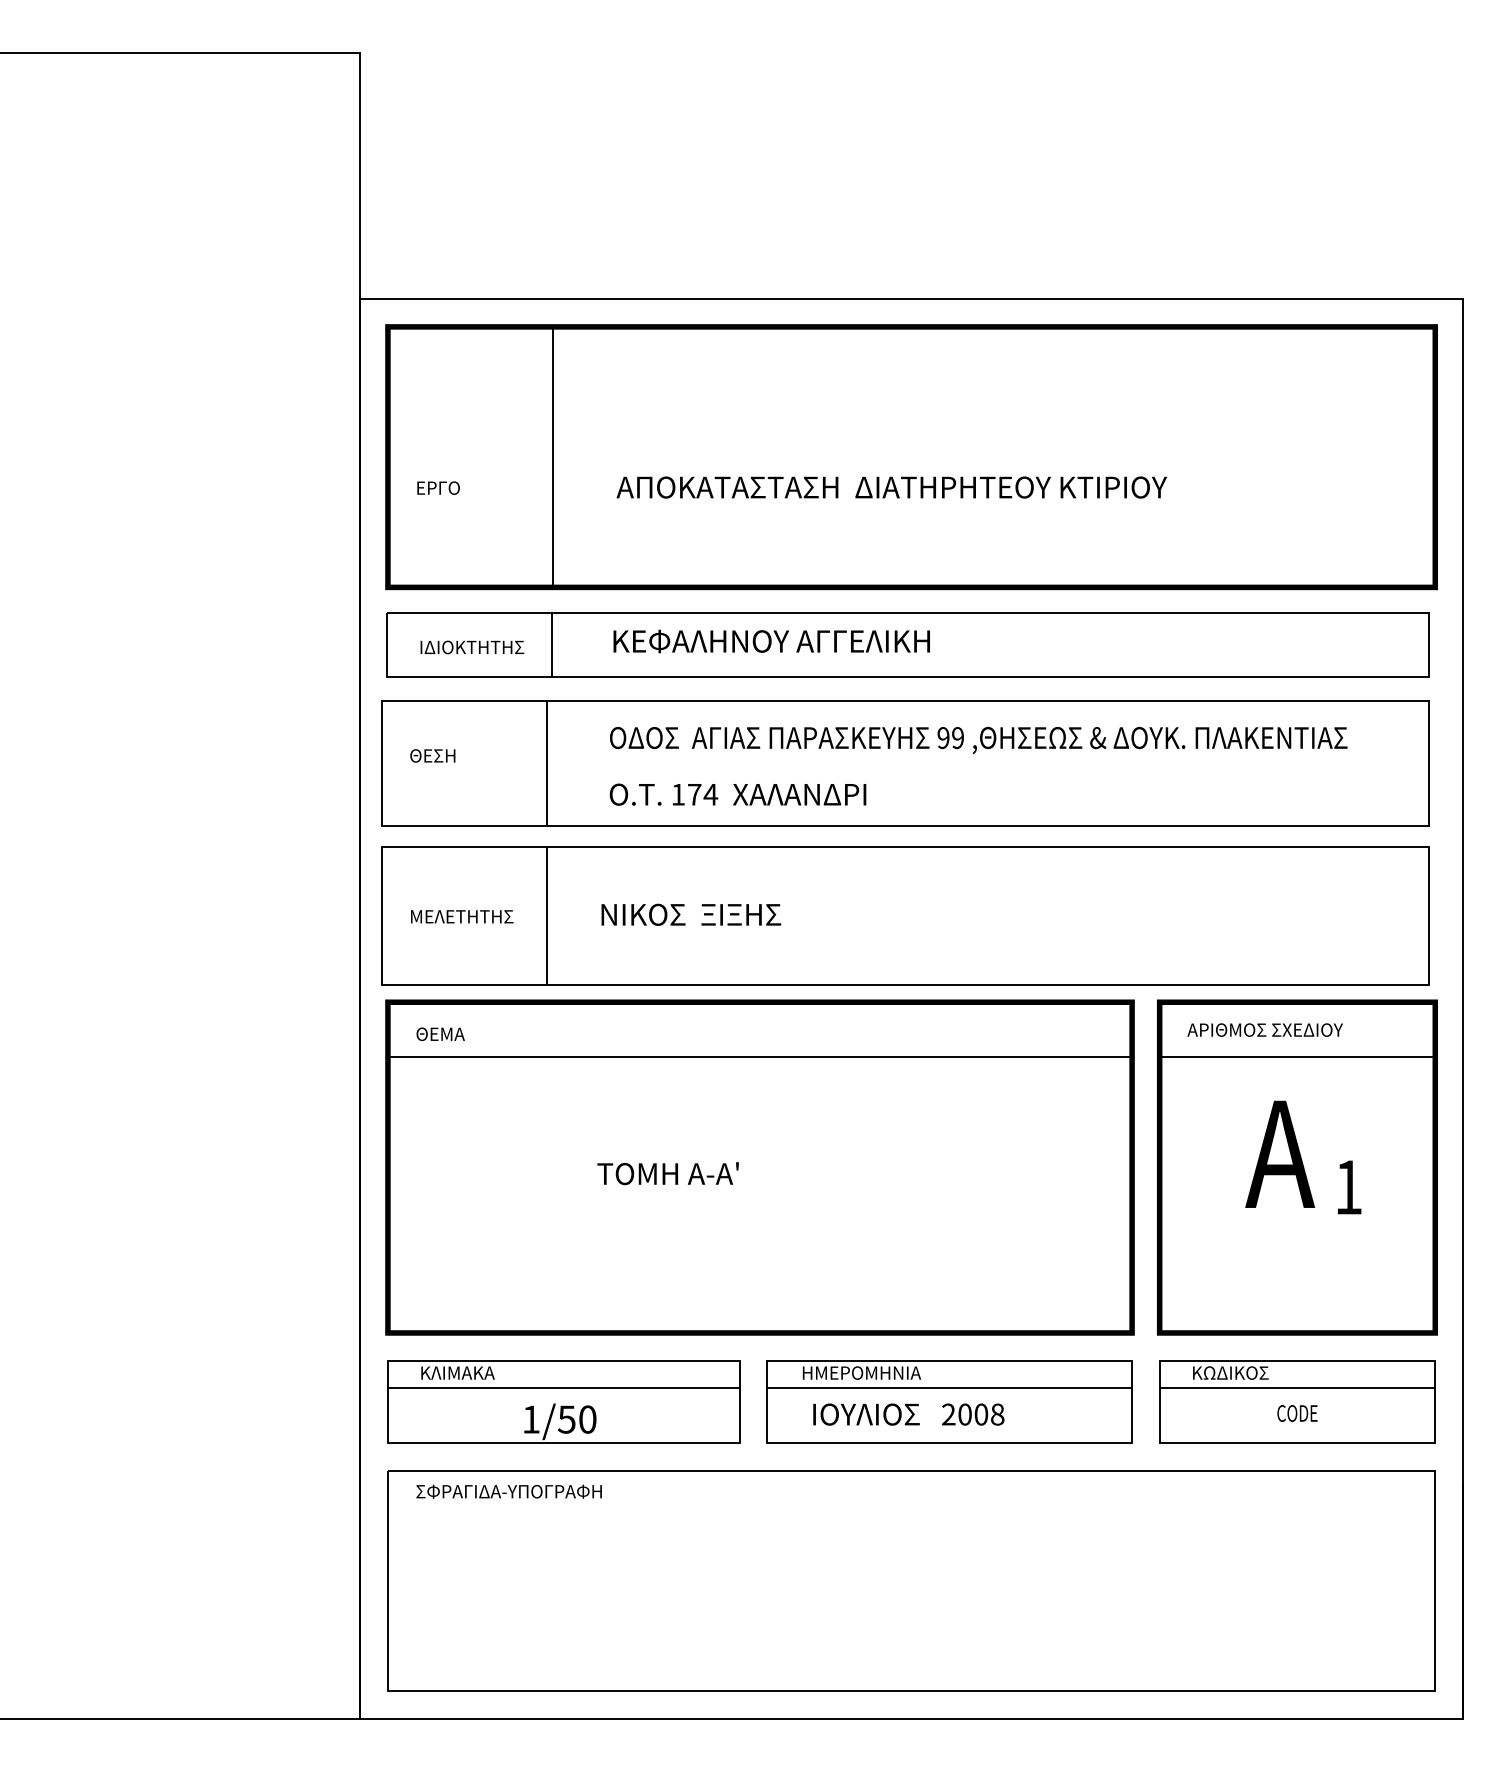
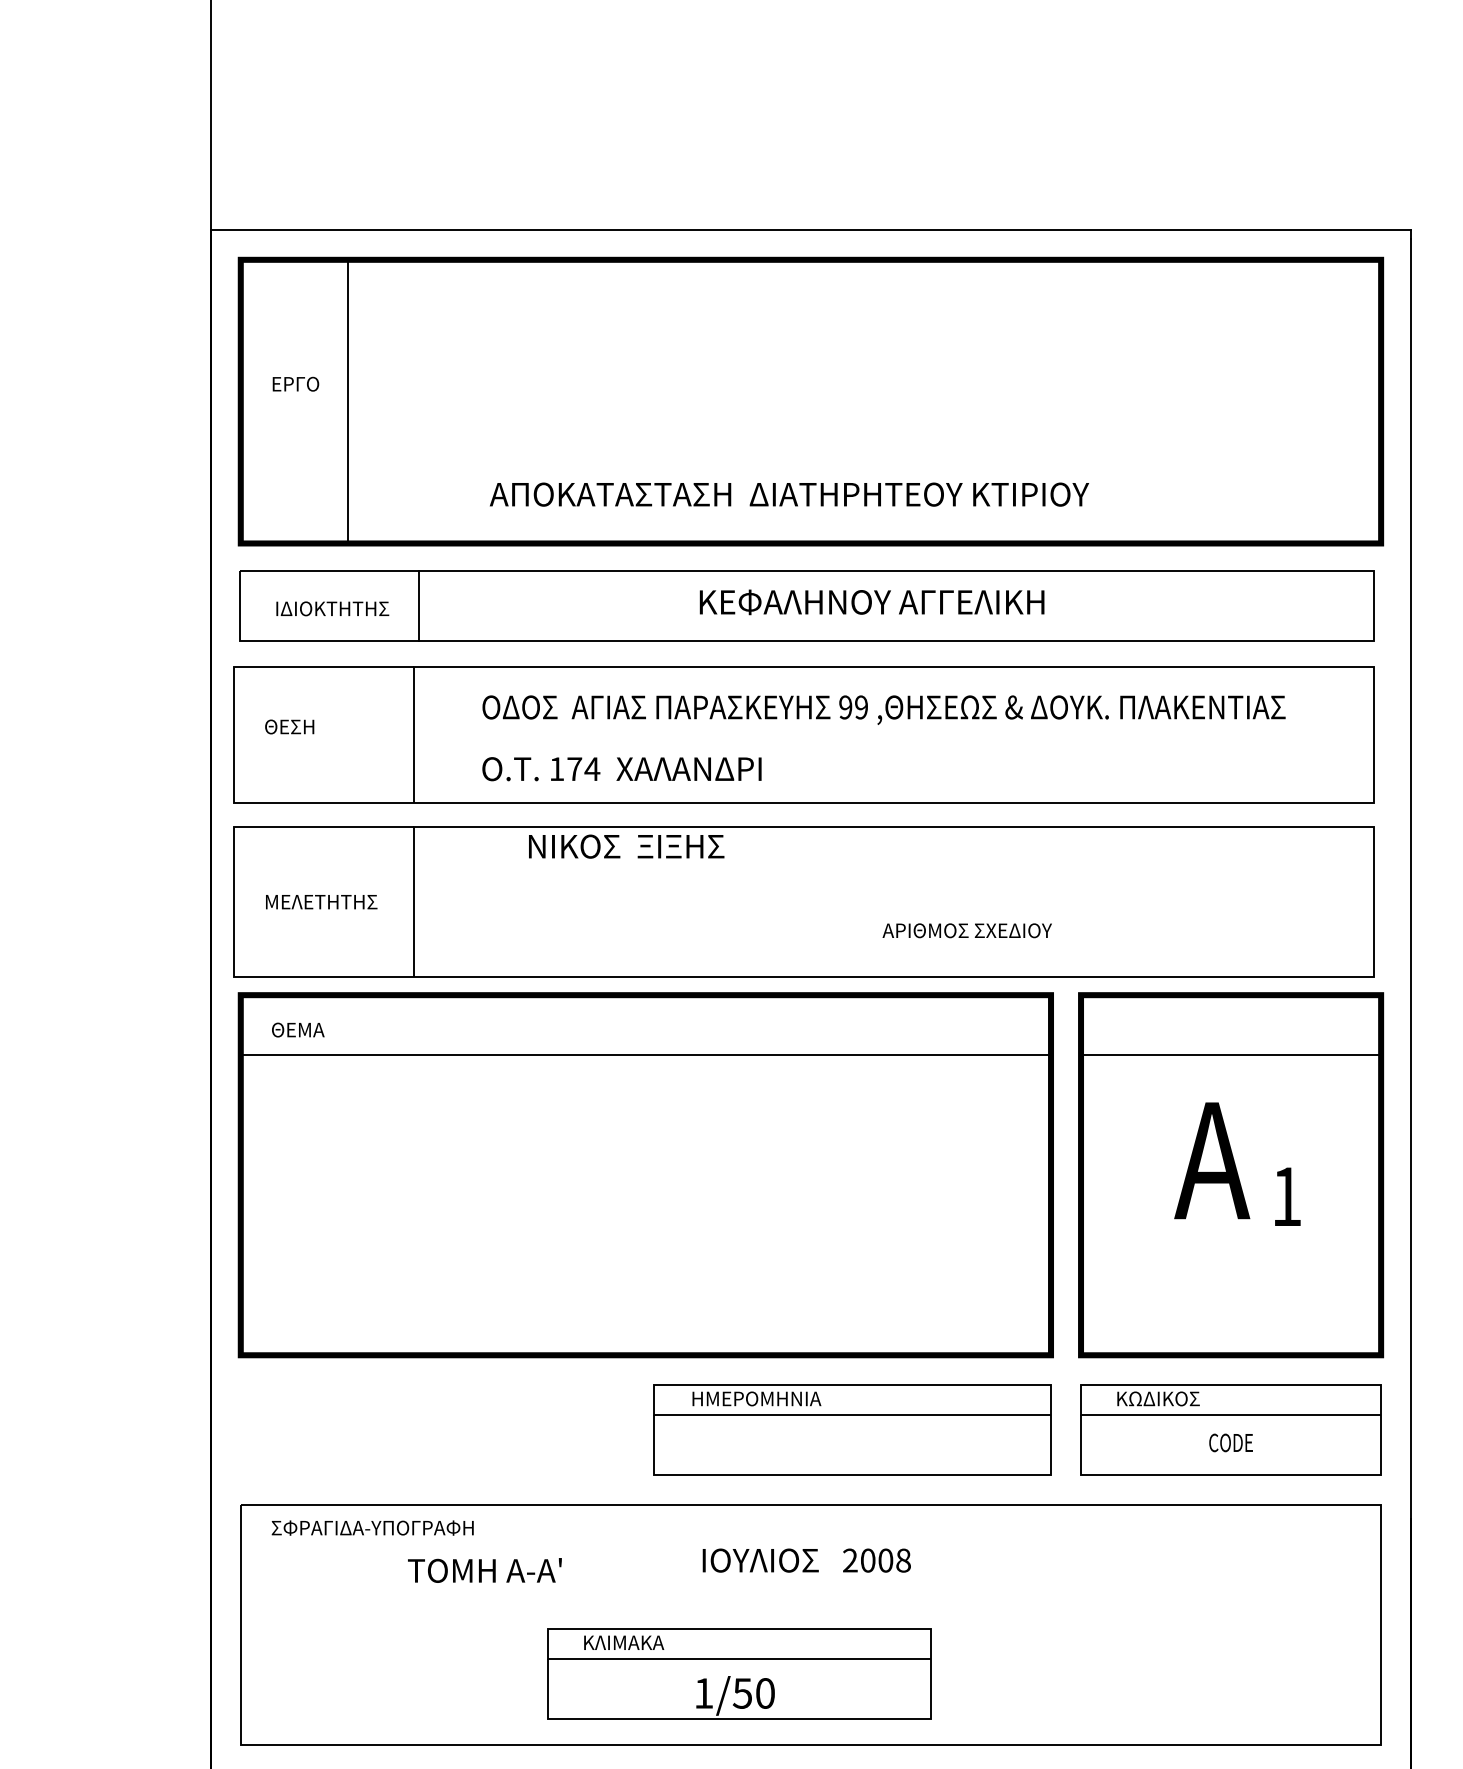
line: (553, 456) -> (348, 400), moved
text: (438, 487) -> (295, 383), moved
text: (891, 487) -> (789, 494), moved
text: (771, 641) -> (871, 602), moved
text: (691, 914) -> (626, 846), moved
text: (1264, 1029) -> (966, 930), moved
text: (667, 1173) -> (484, 1570), moved
part: (563, 1401) -> (738, 1673), moved
text: (908, 1414) -> (806, 1560), moved

